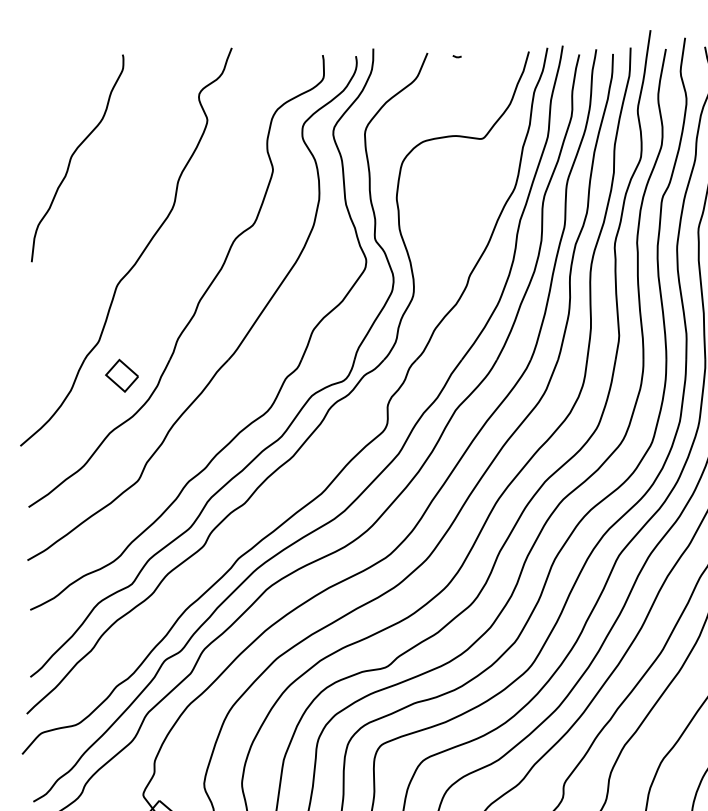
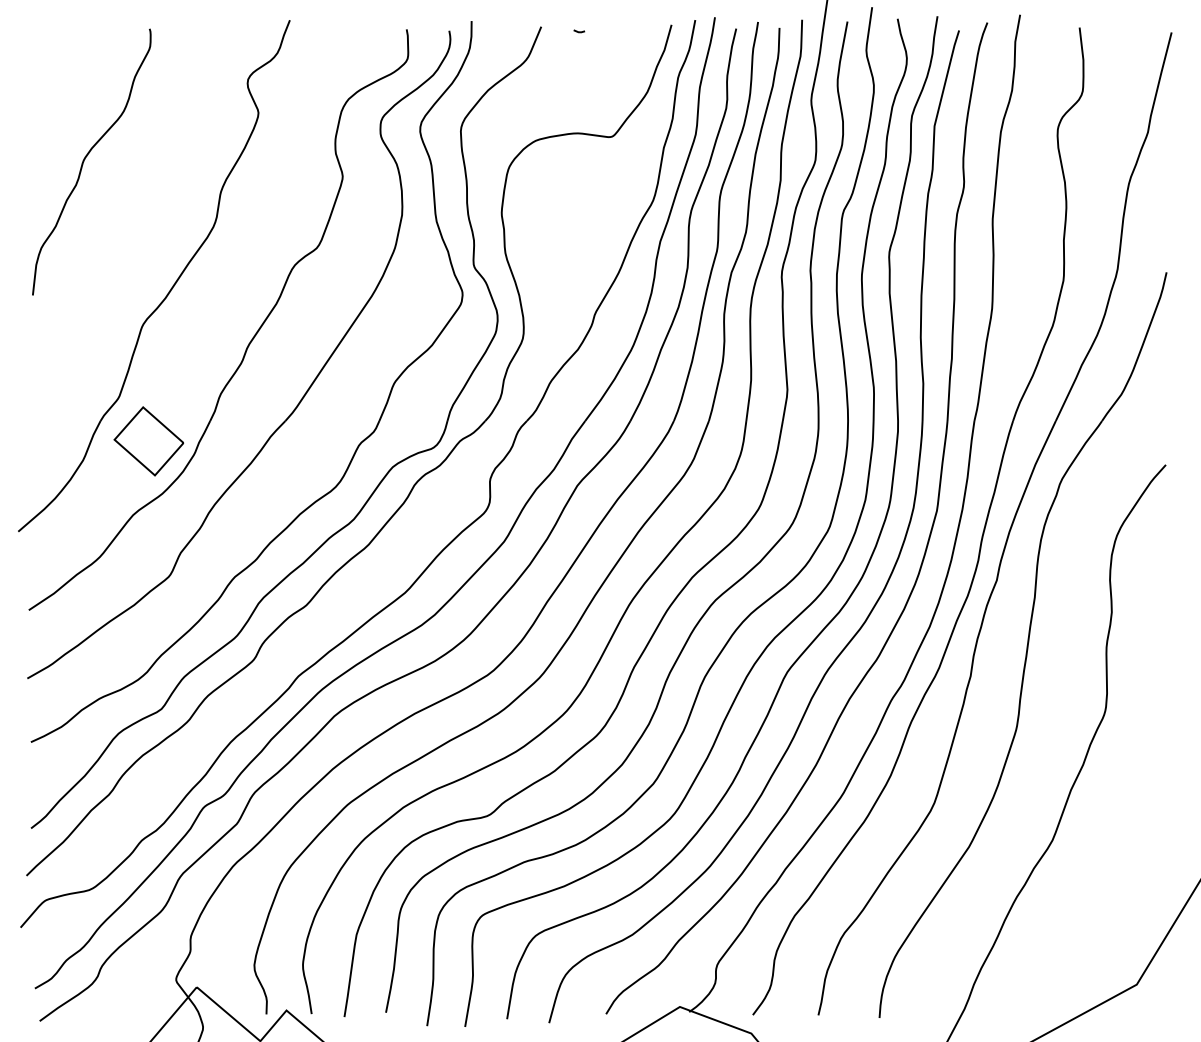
part: (121, 375) -> (148, 441), size x1.67

